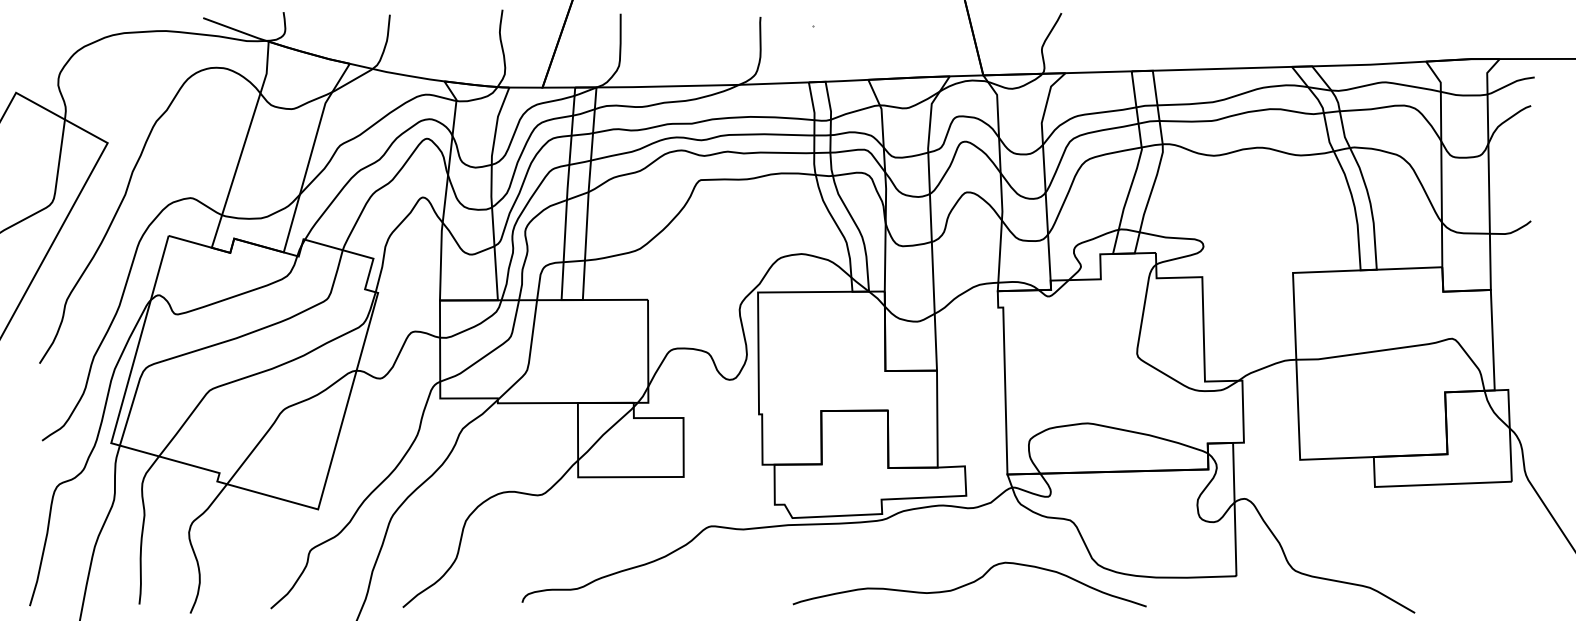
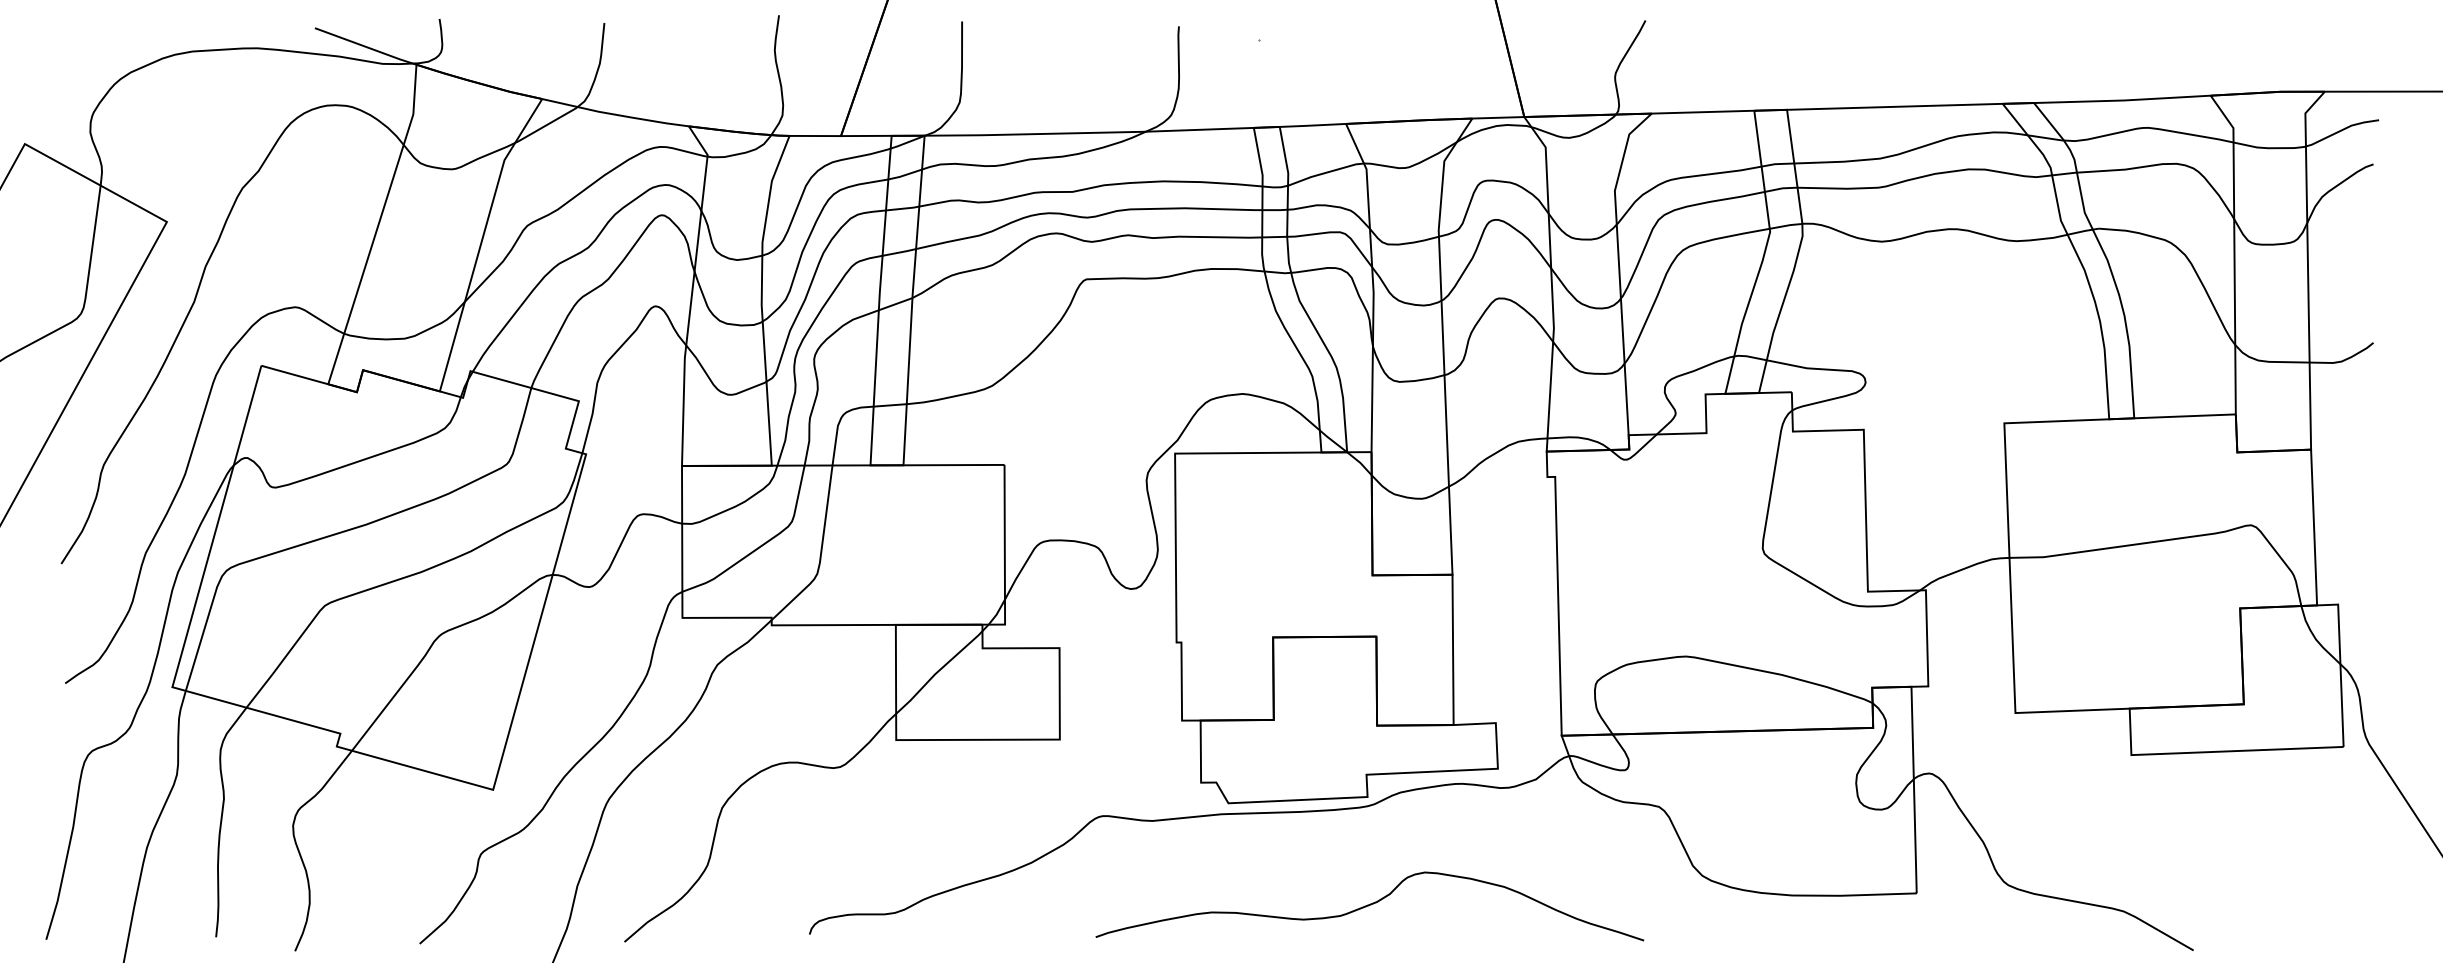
curve: (969, 584) -> (1369, 906), moved

